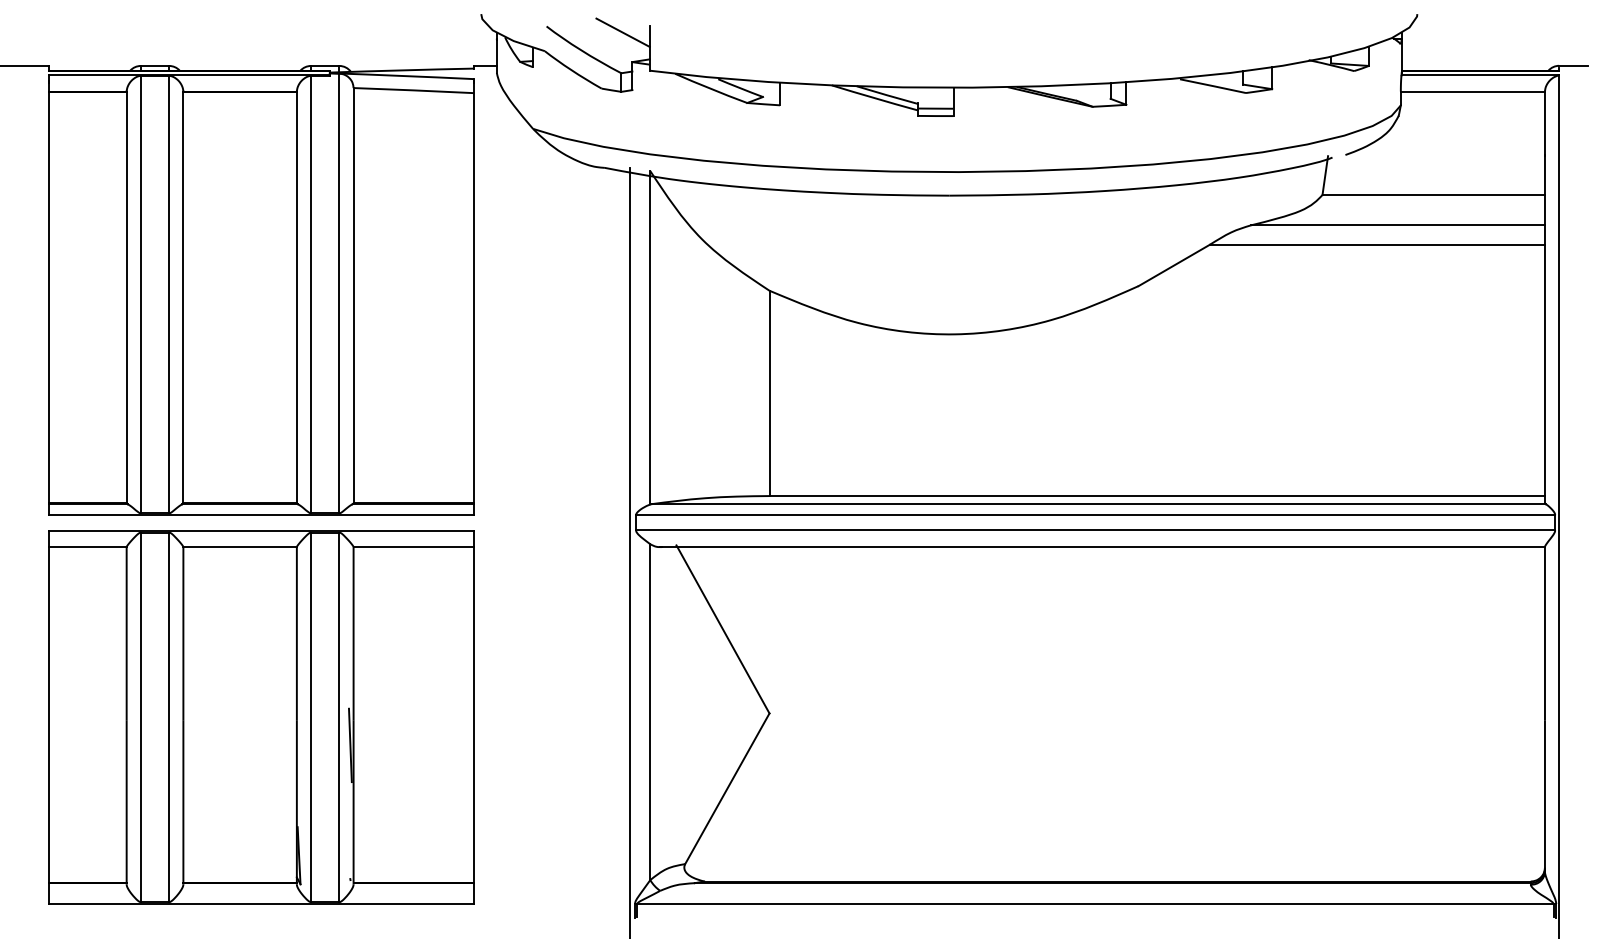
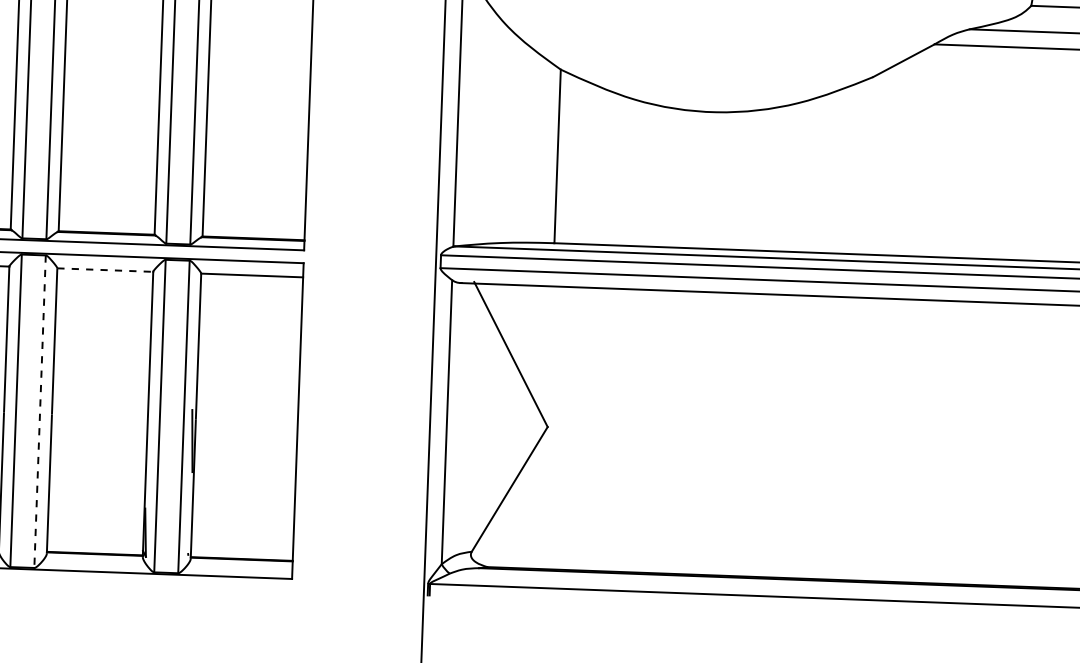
line: (240, 547) -> (105, 270), solid -> dashed
line: (169, 717) -> (40, 411), solid -> dashed

